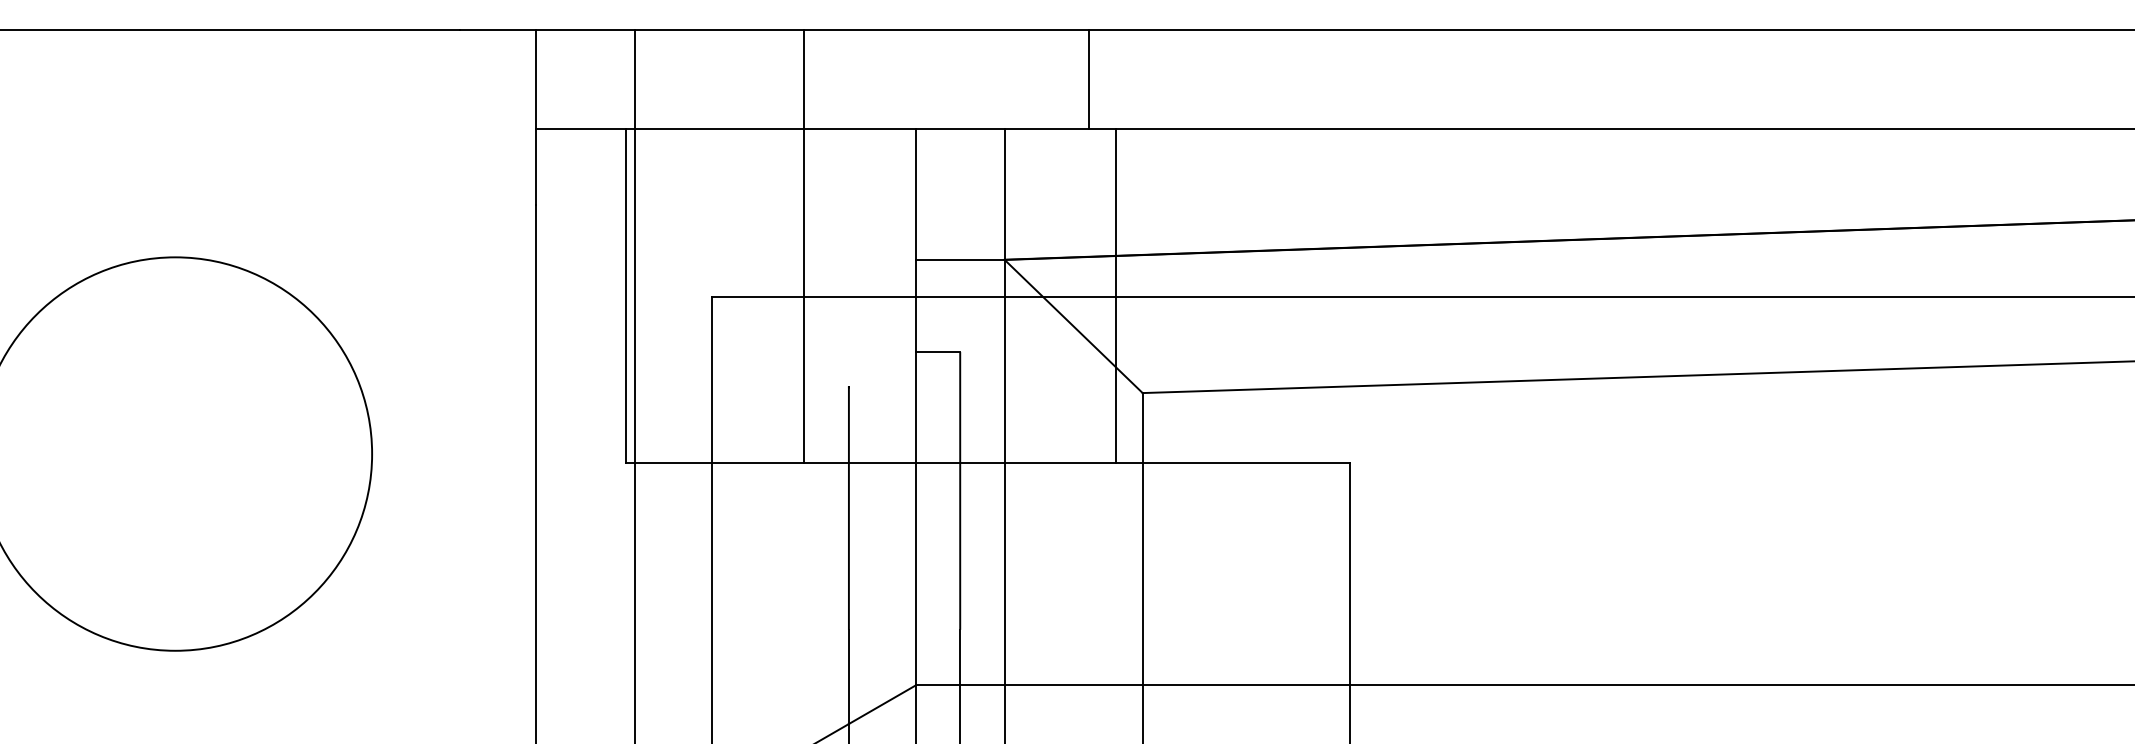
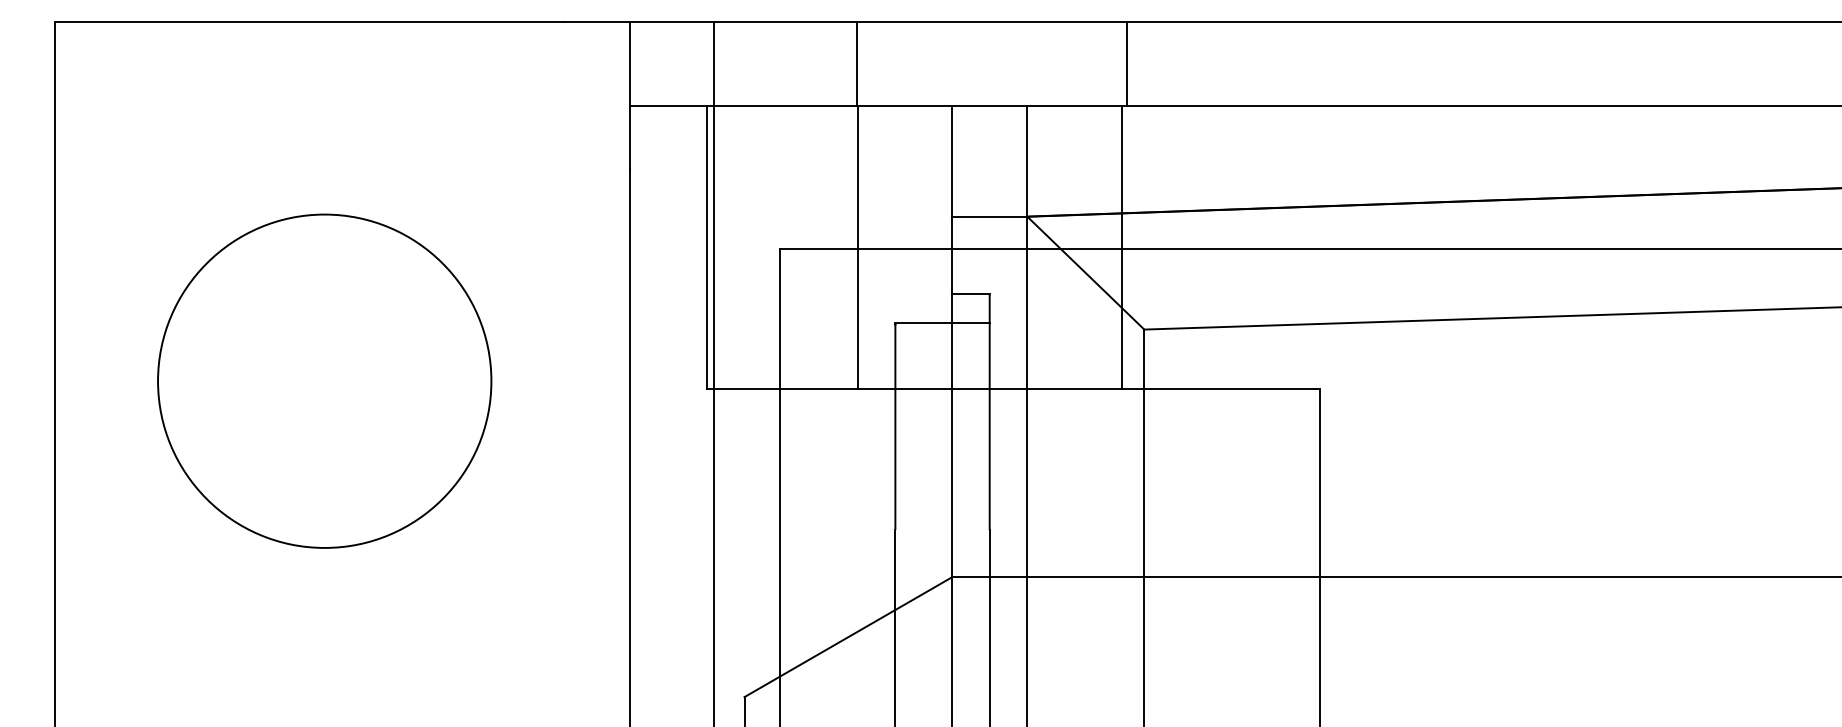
line: (1088, 79) -> (1126, 63), moved
line: (904, 384) -> (942, 322), added

